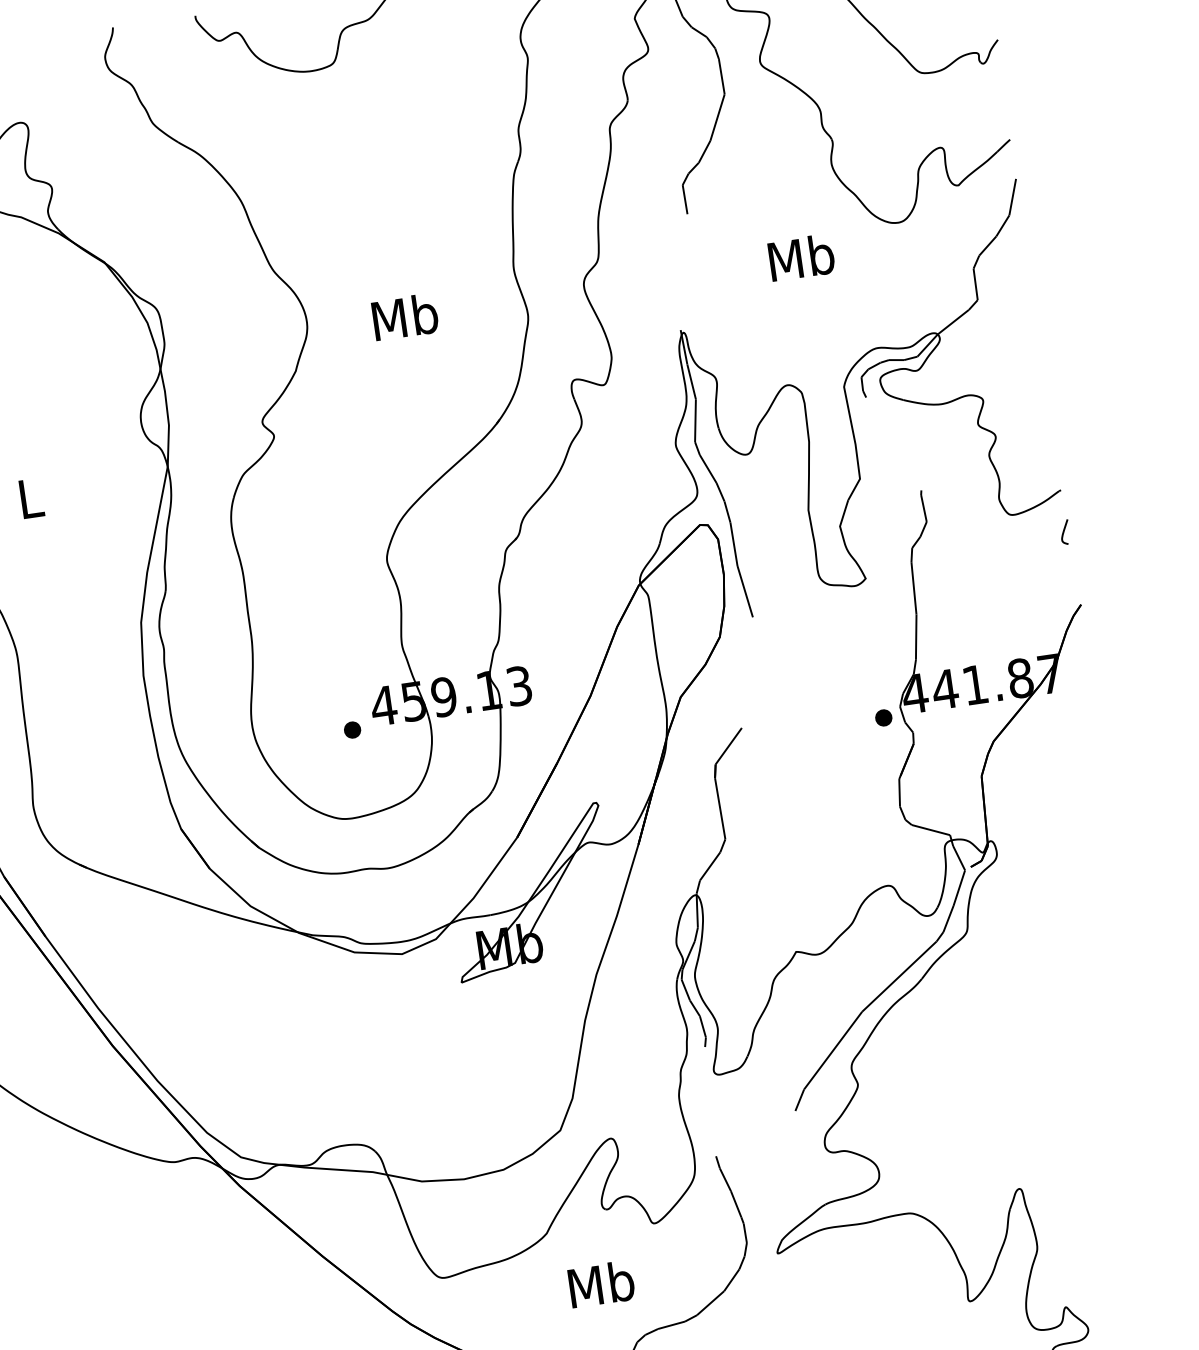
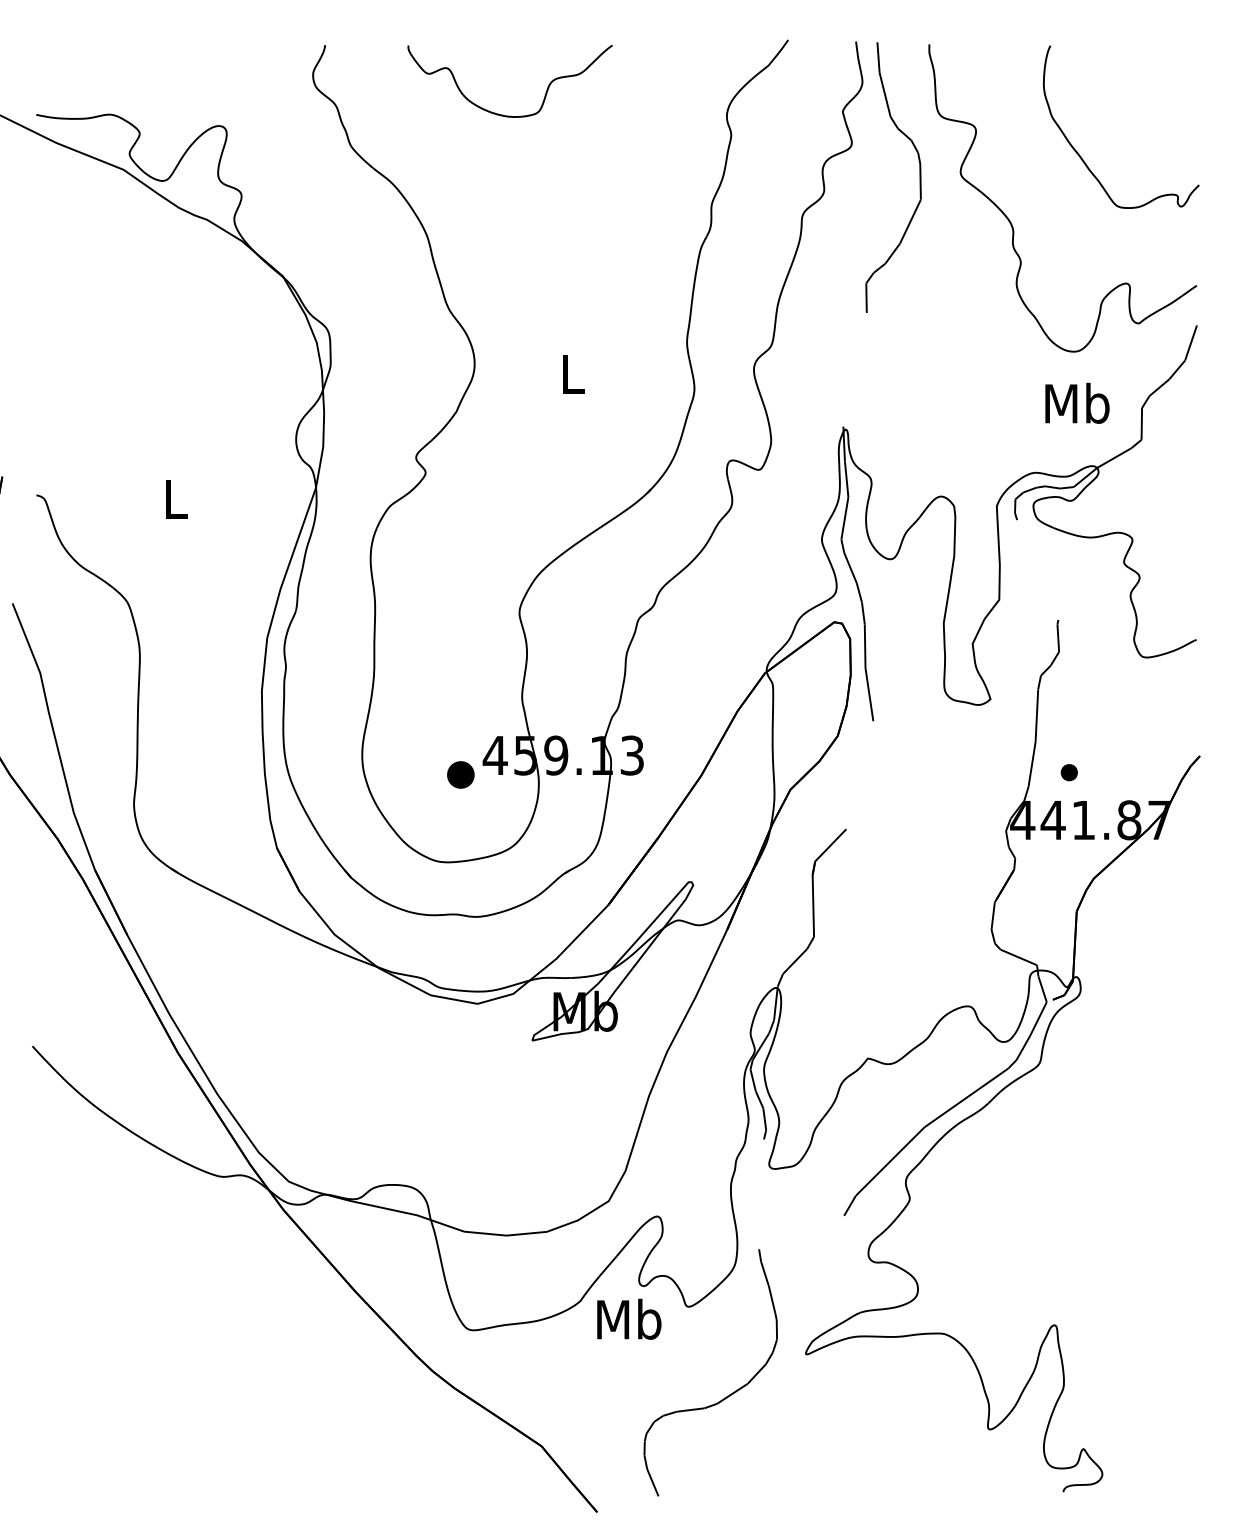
text: (801, 256) -> (1077, 402), moved
text: (405, 316) -> (572, 373), Mb -> L
curve: (1064, 531) -> (1194, 681), removed
part: (882, 717) -> (1068, 772), moved
part: (352, 729) -> (460, 774), size x1.6
text: (601, 1283) -> (629, 1318), moved

